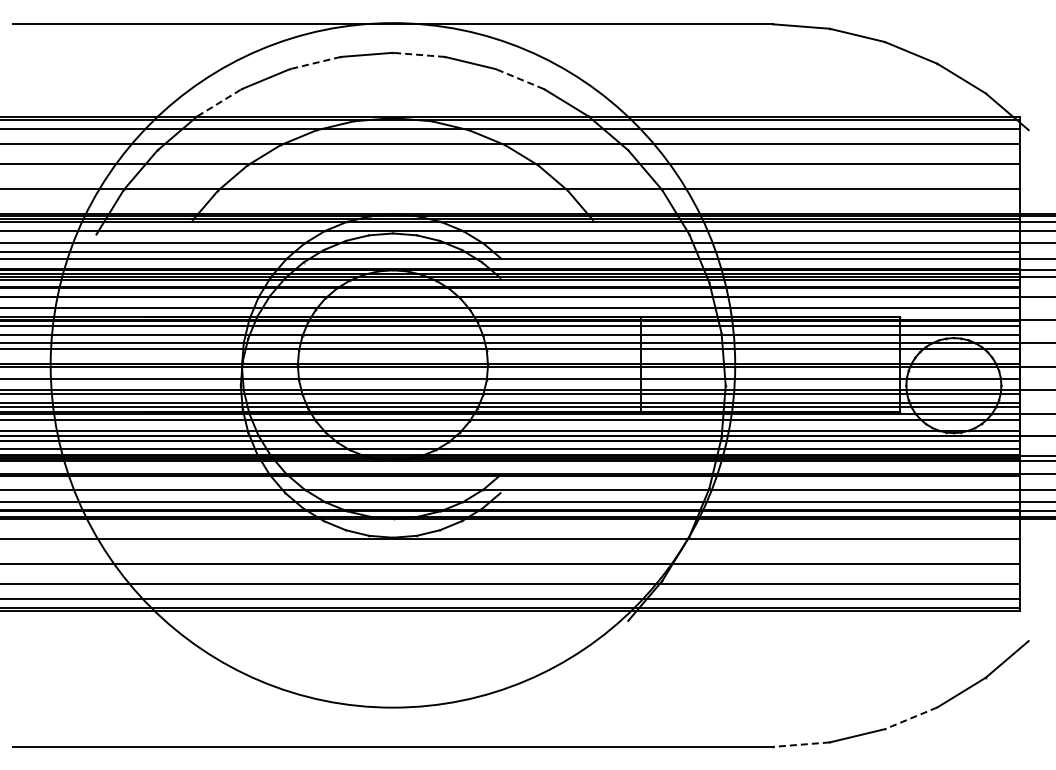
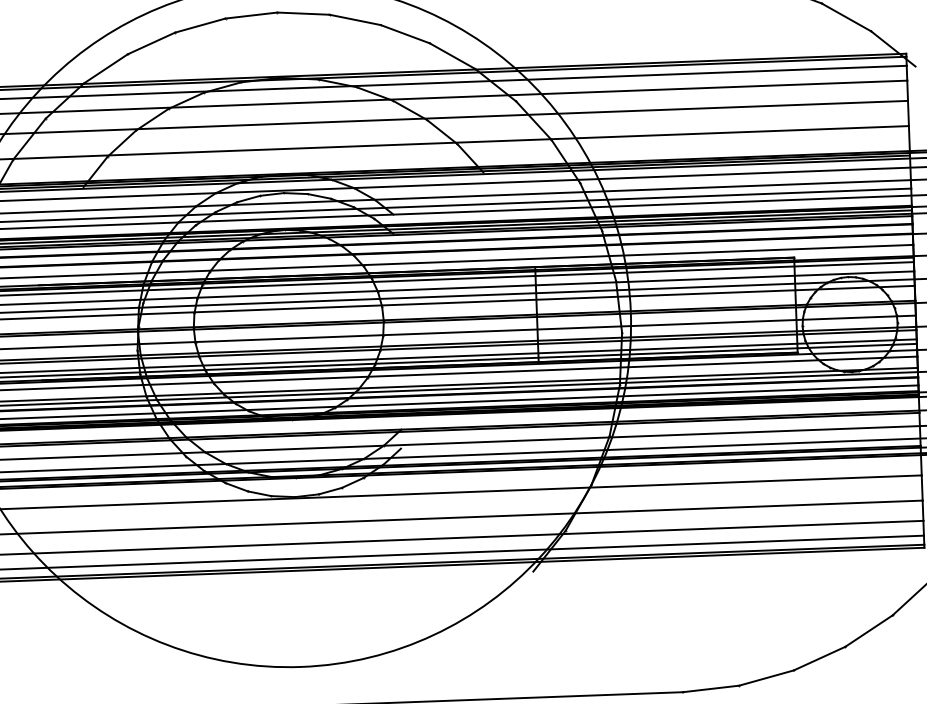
line: (418, 54) -> (302, 13), dashed -> solid
line: (315, 63) -> (200, 26), dashed -> solid
line: (519, 78) -> (404, 33), dashed -> solid
line: (220, 102) -> (106, 68), dashed -> solid
line: (910, 718) -> (818, 658), dashed -> solid
line: (801, 744) -> (710, 688), dashed -> solid

